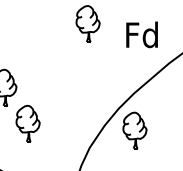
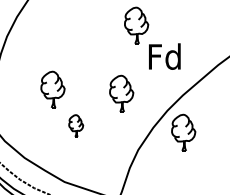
text: (141, 34) -> (164, 56), moved
part: (73, 91) -> (121, 93), added
part: (27, 123) -> (75, 125), size x0.6

